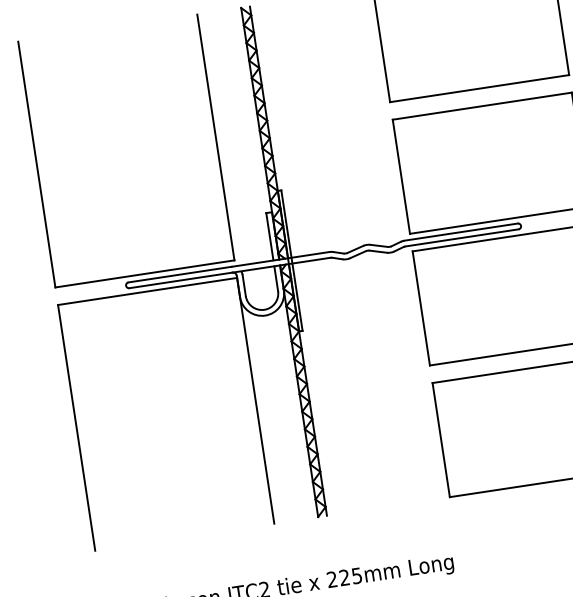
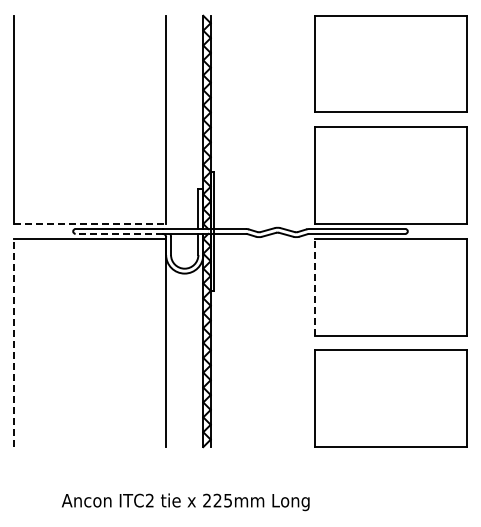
line: (145, 274) -> (90, 224), solid -> dashed
line: (181, 279) -> (119, 233), solid -> dashed
line: (420, 307) -> (314, 286), solid -> dashed
line: (76, 427) -> (14, 342), solid -> dashed

